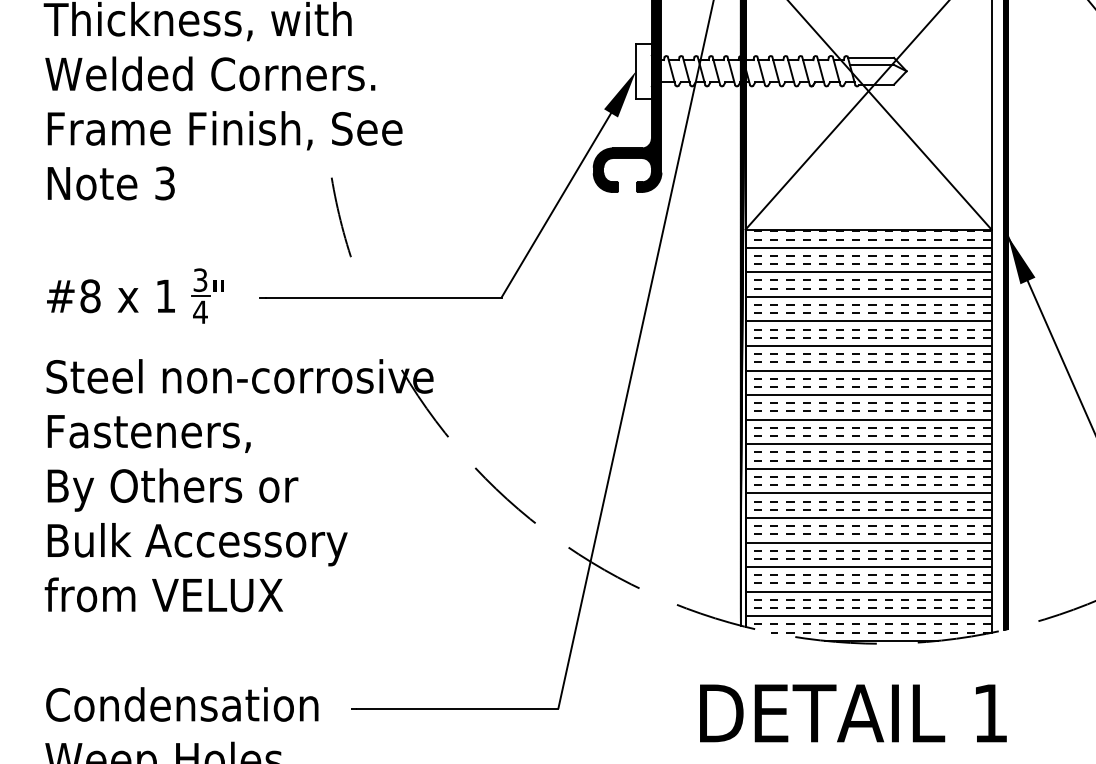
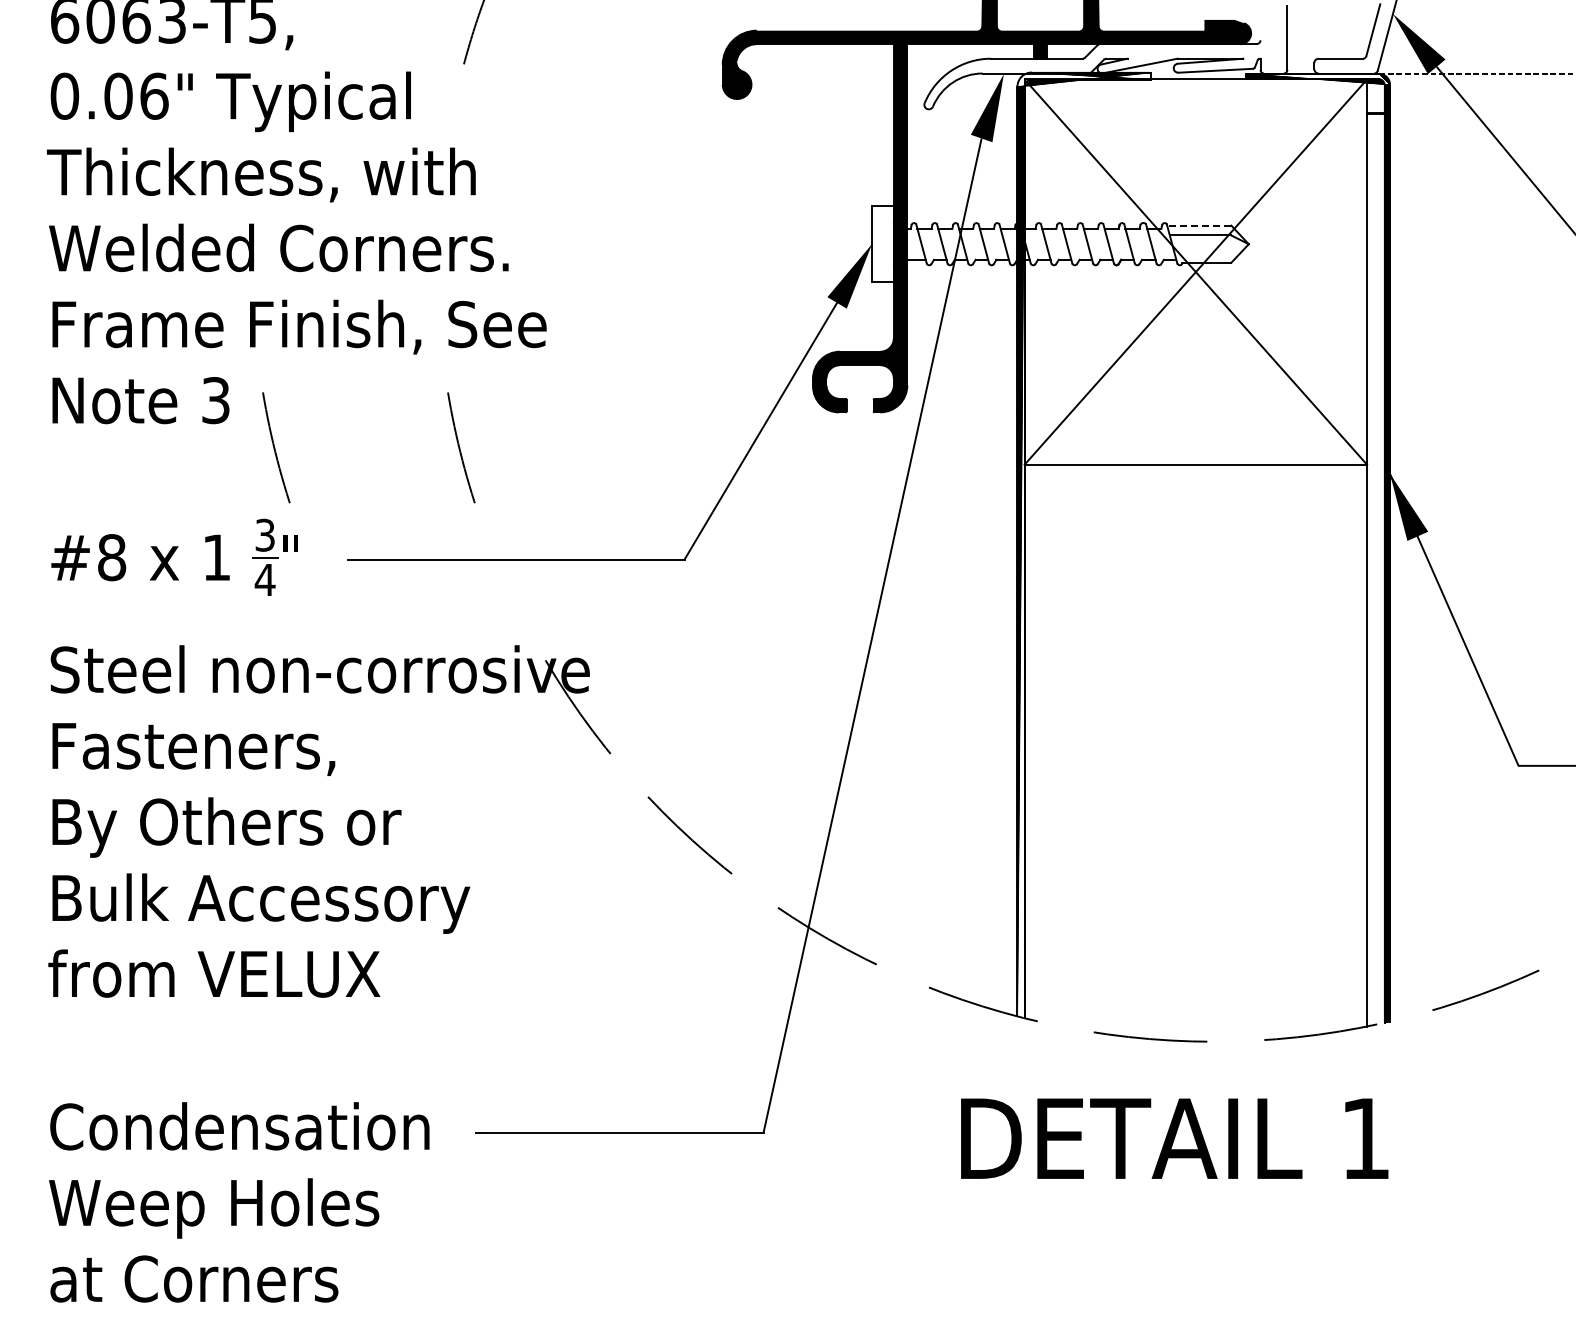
line: (870, 57) -> (1198, 225), solid -> dashed
arc: (207, 217) -> (275, 447), added
hatch: (868, 436) -> (1195, 752), removed

